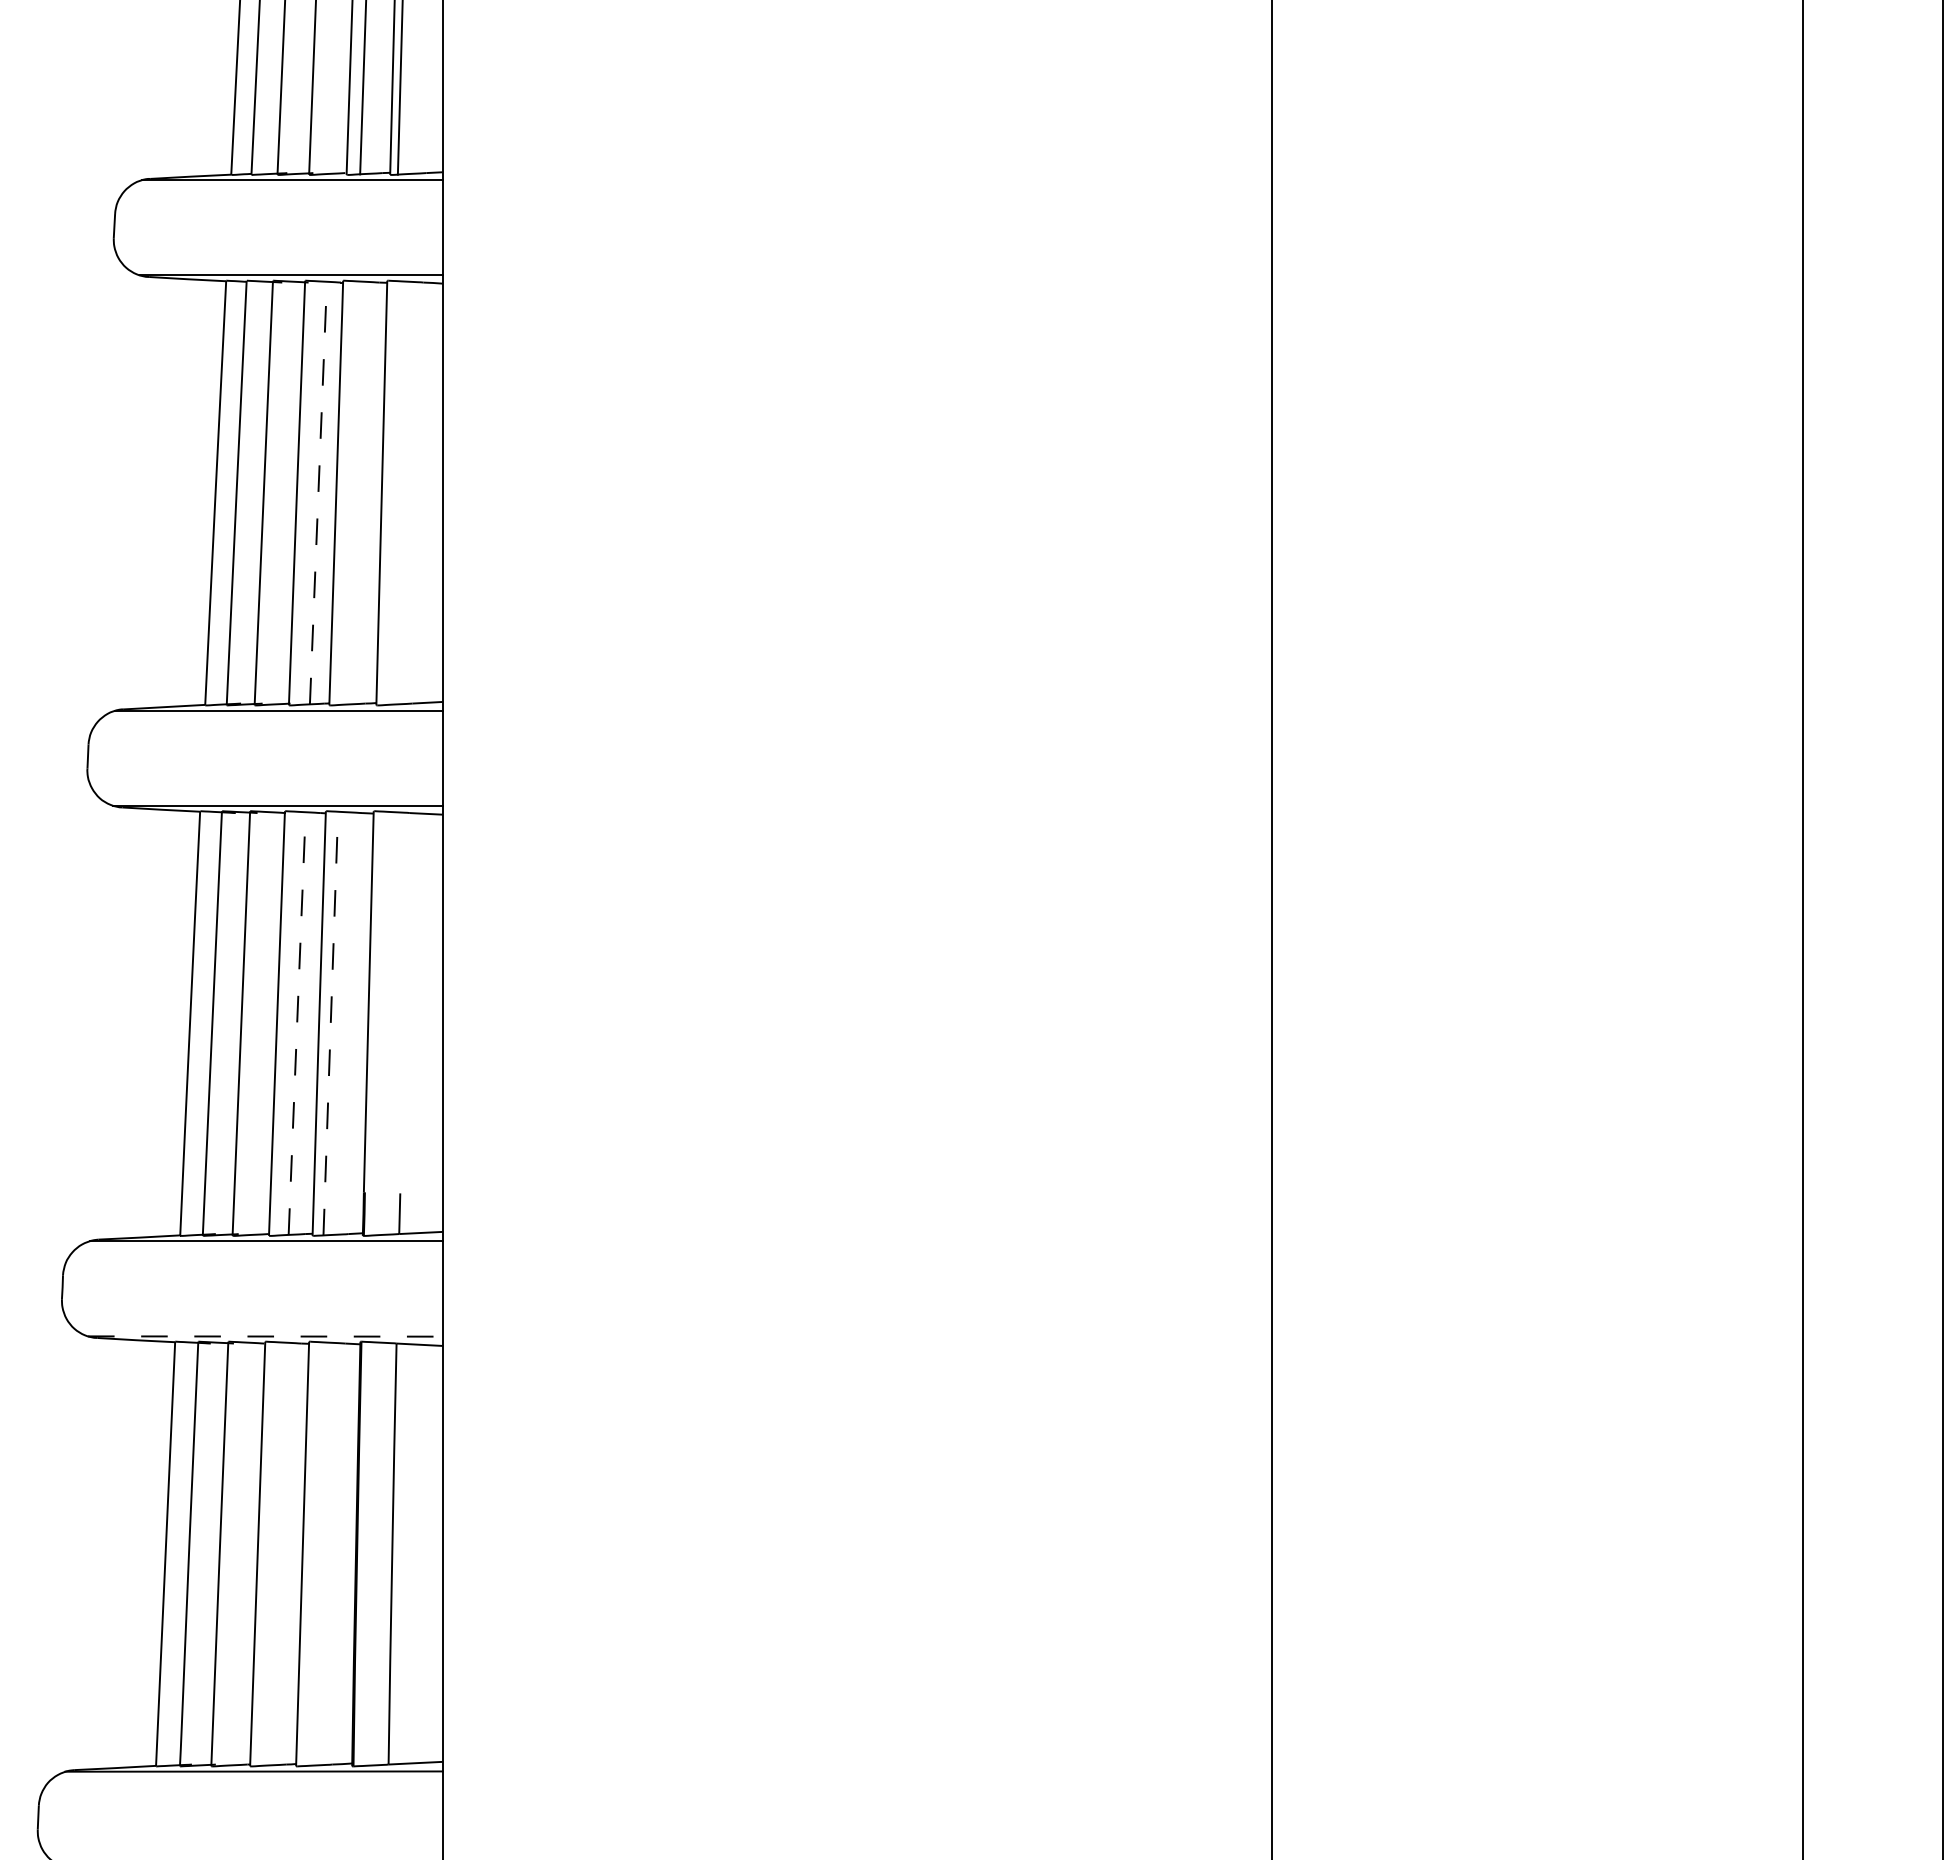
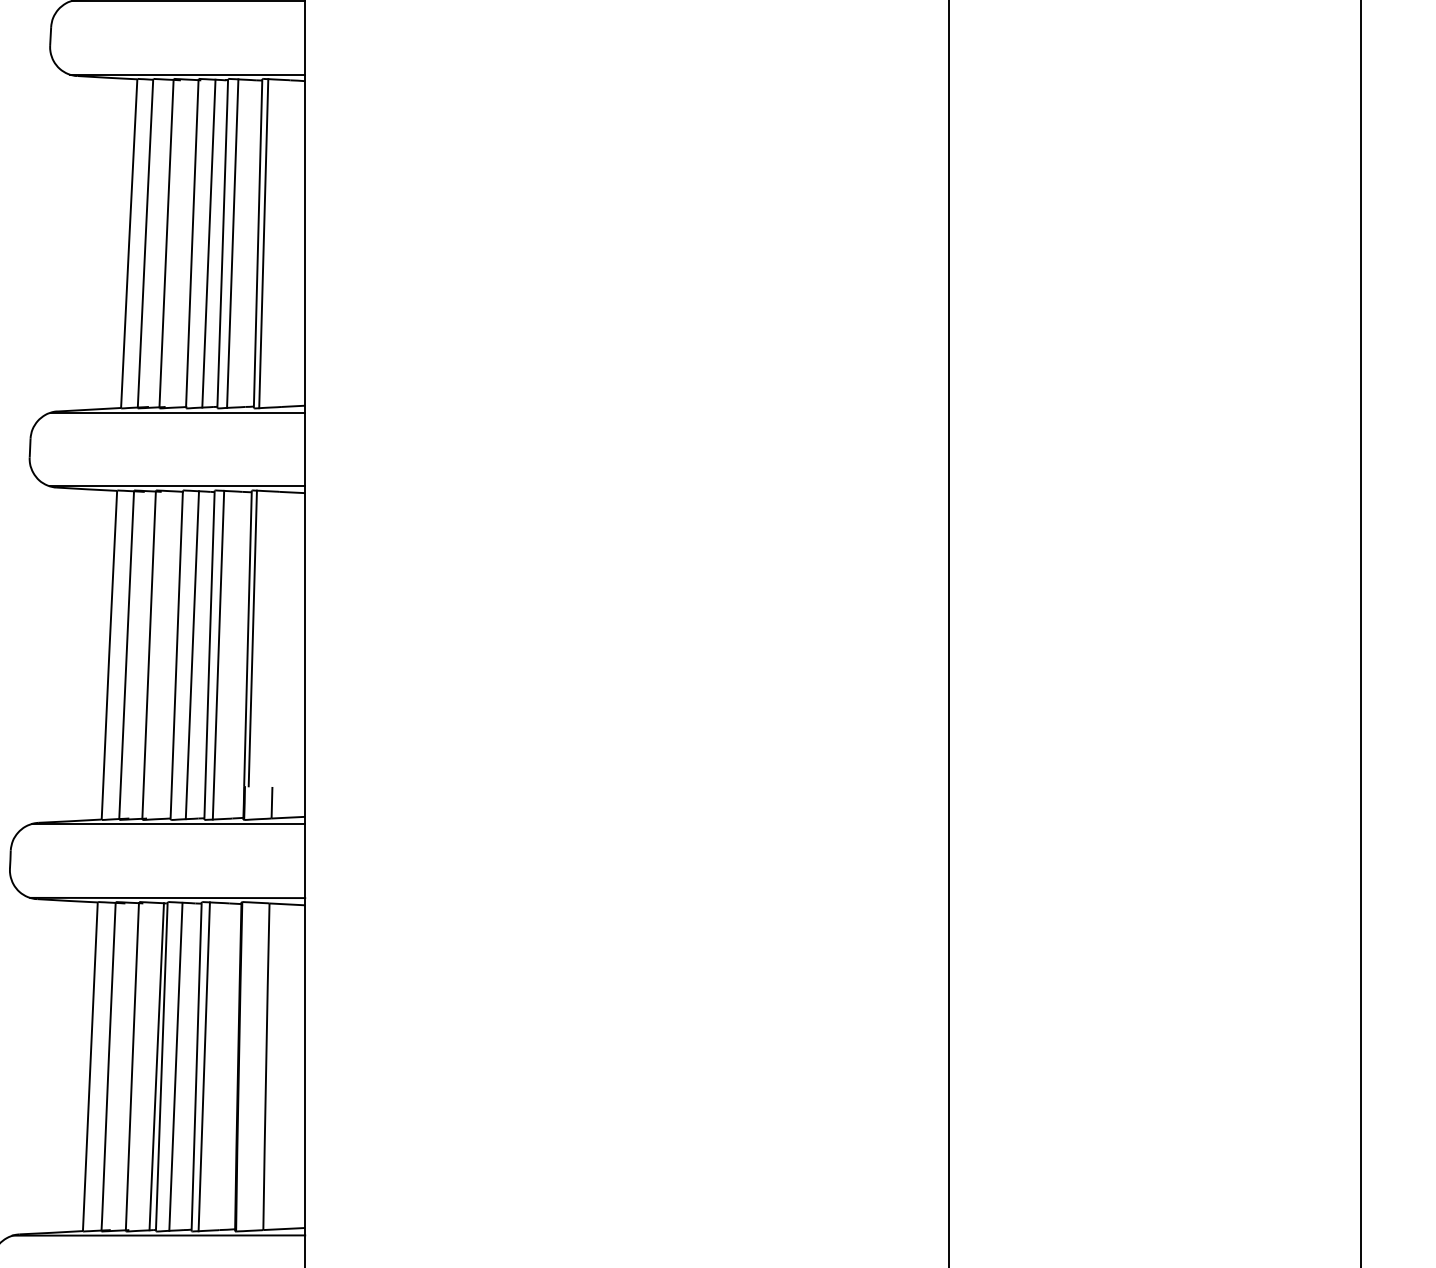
line: (318, 492) -> (208, 243), dashed -> solid
line: (348, 492) -> (232, 243), added
line: (388, 492) -> (263, 243), added
line: (374, 1001) -> (252, 638), added
line: (297, 1023) -> (192, 655), dashed -> solid
line: (330, 1023) -> (218, 655), dashed -> solid
line: (265, 1336) -> (167, 897), dashed -> solid
line: (250, 1553) -> (156, 1066), added
line: (275, 1553) -> (175, 1066), added
line: (312, 1554) -> (204, 1067), added

